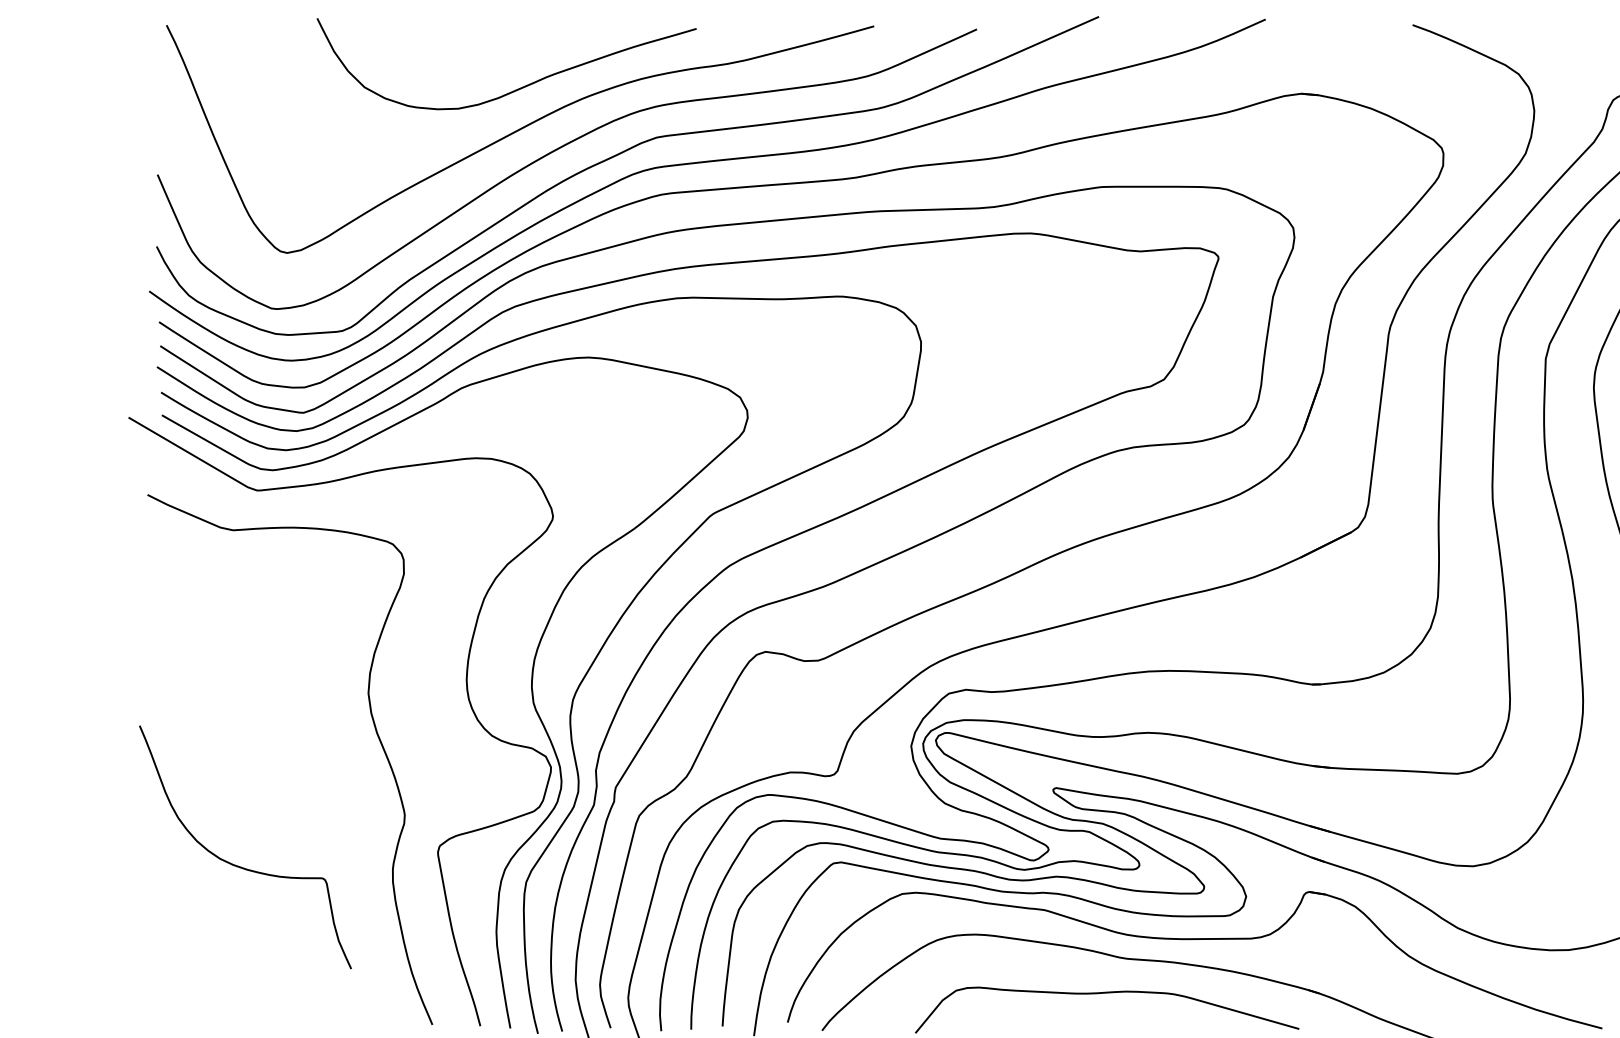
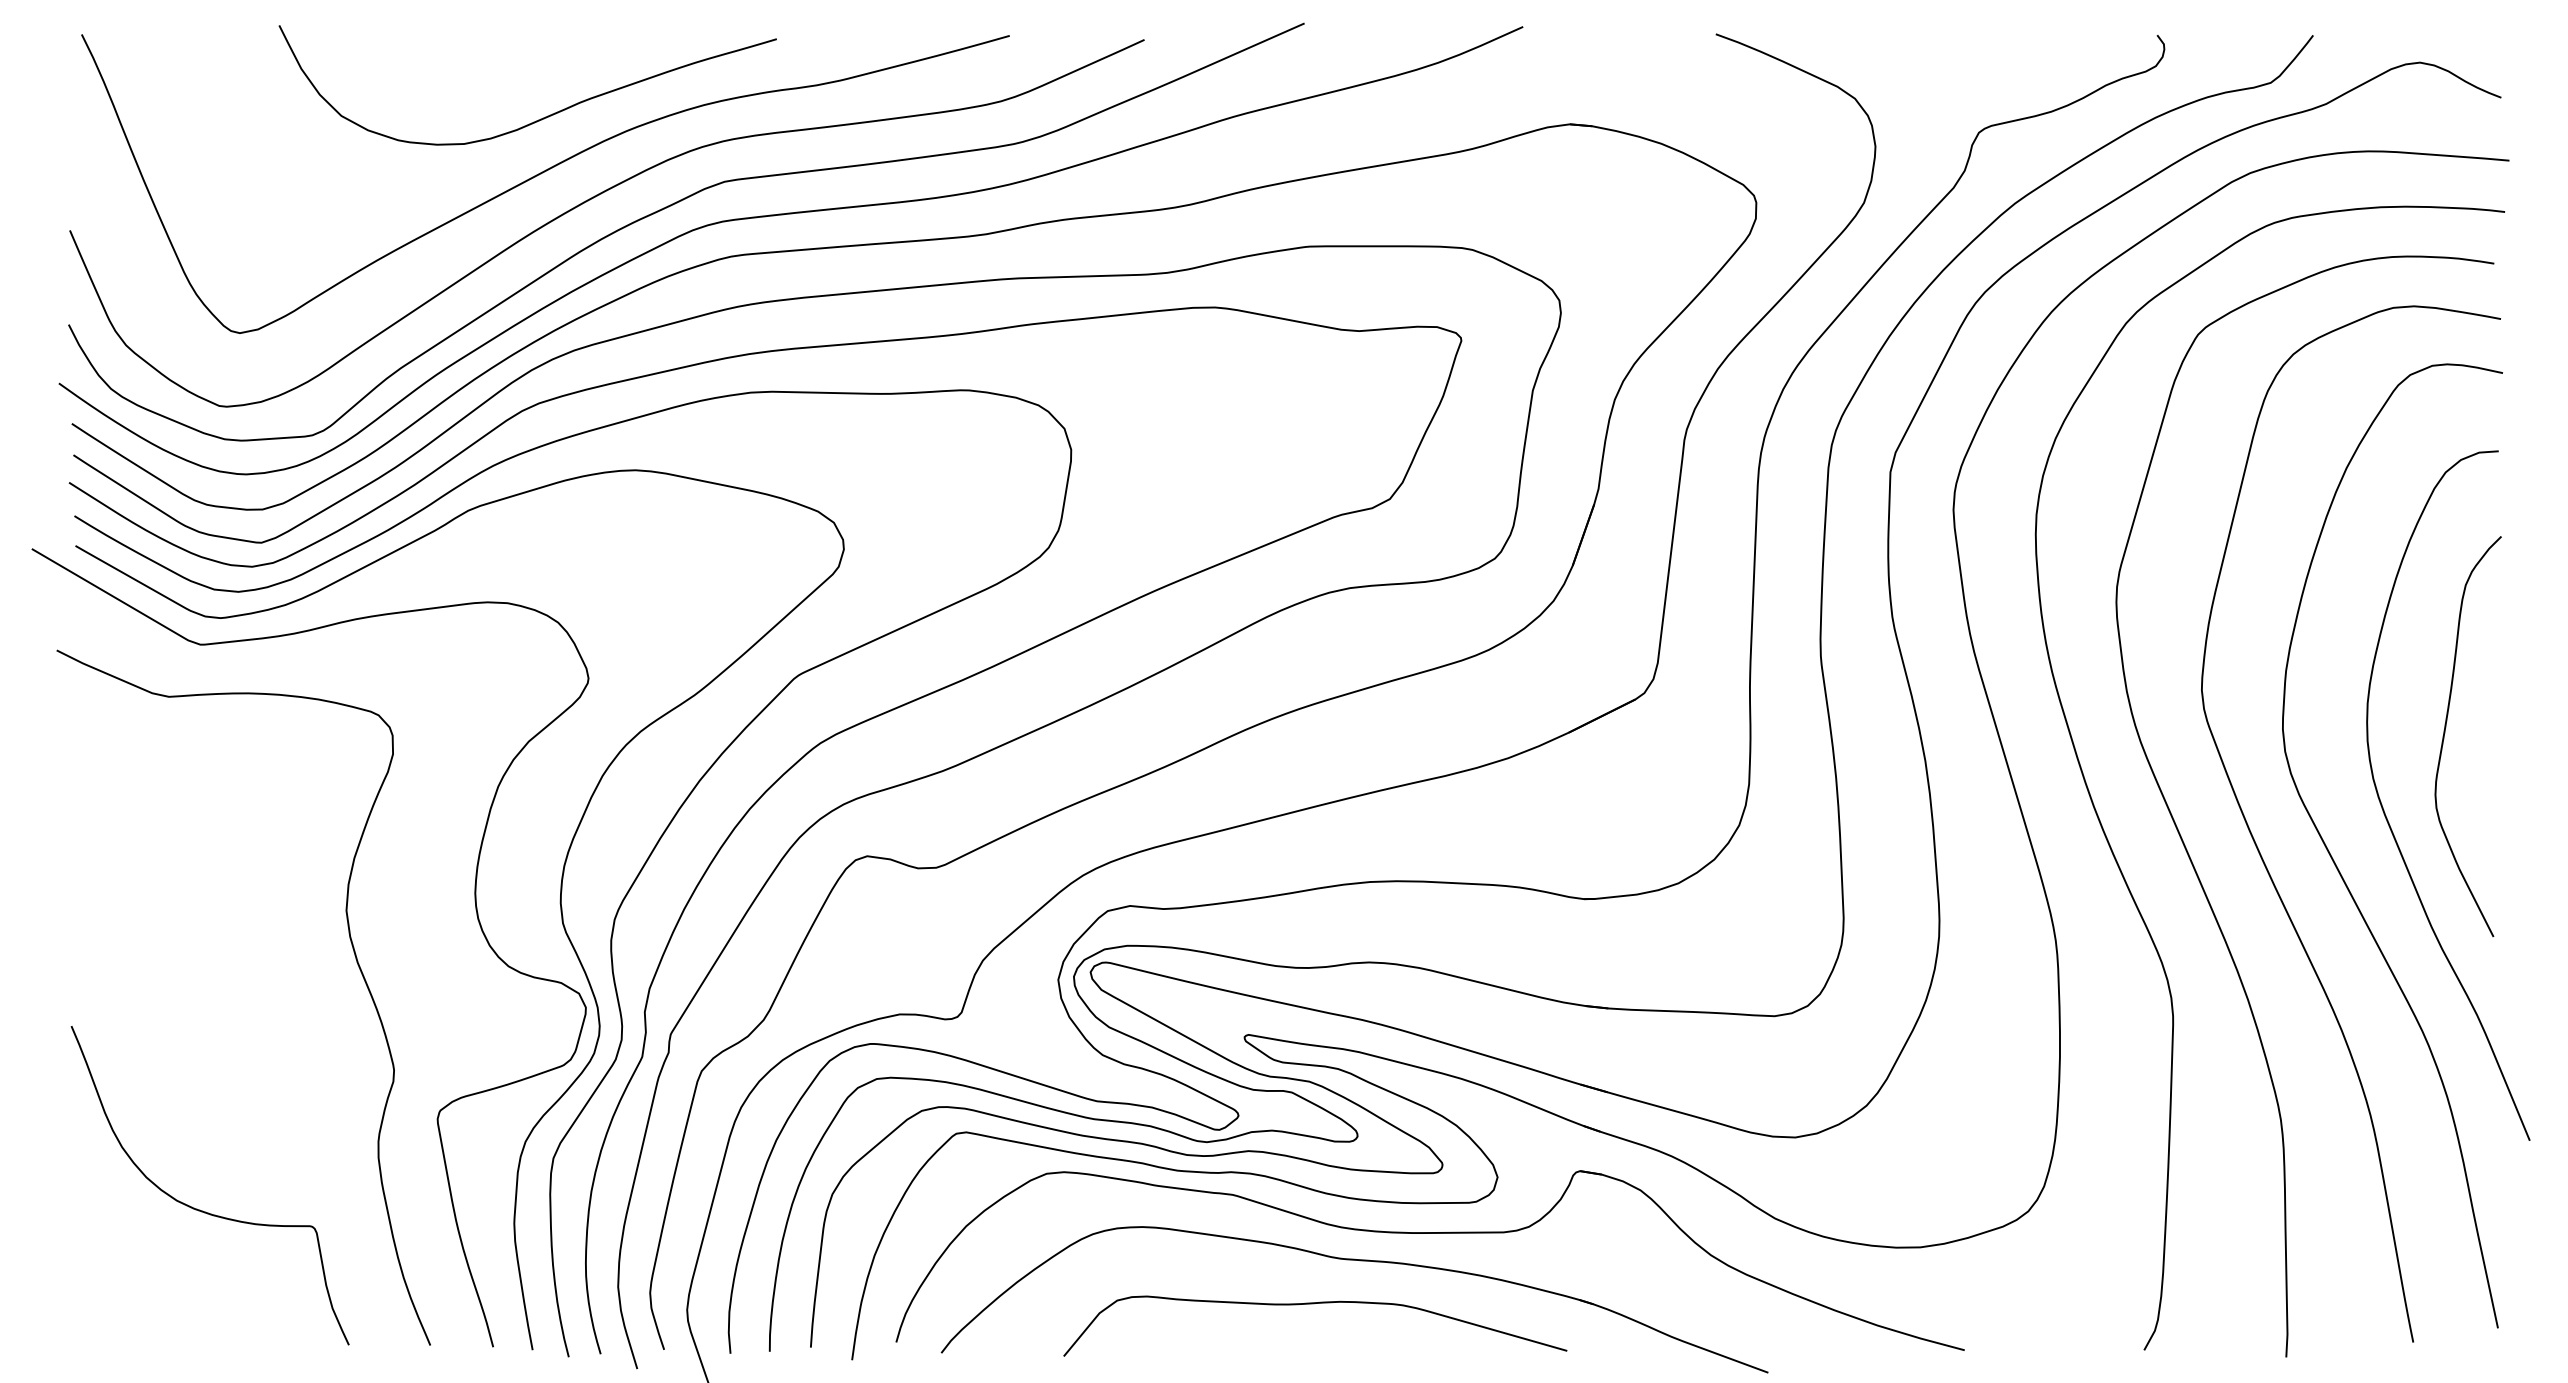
curve: (235, 864) -> (197, 1208), moved

